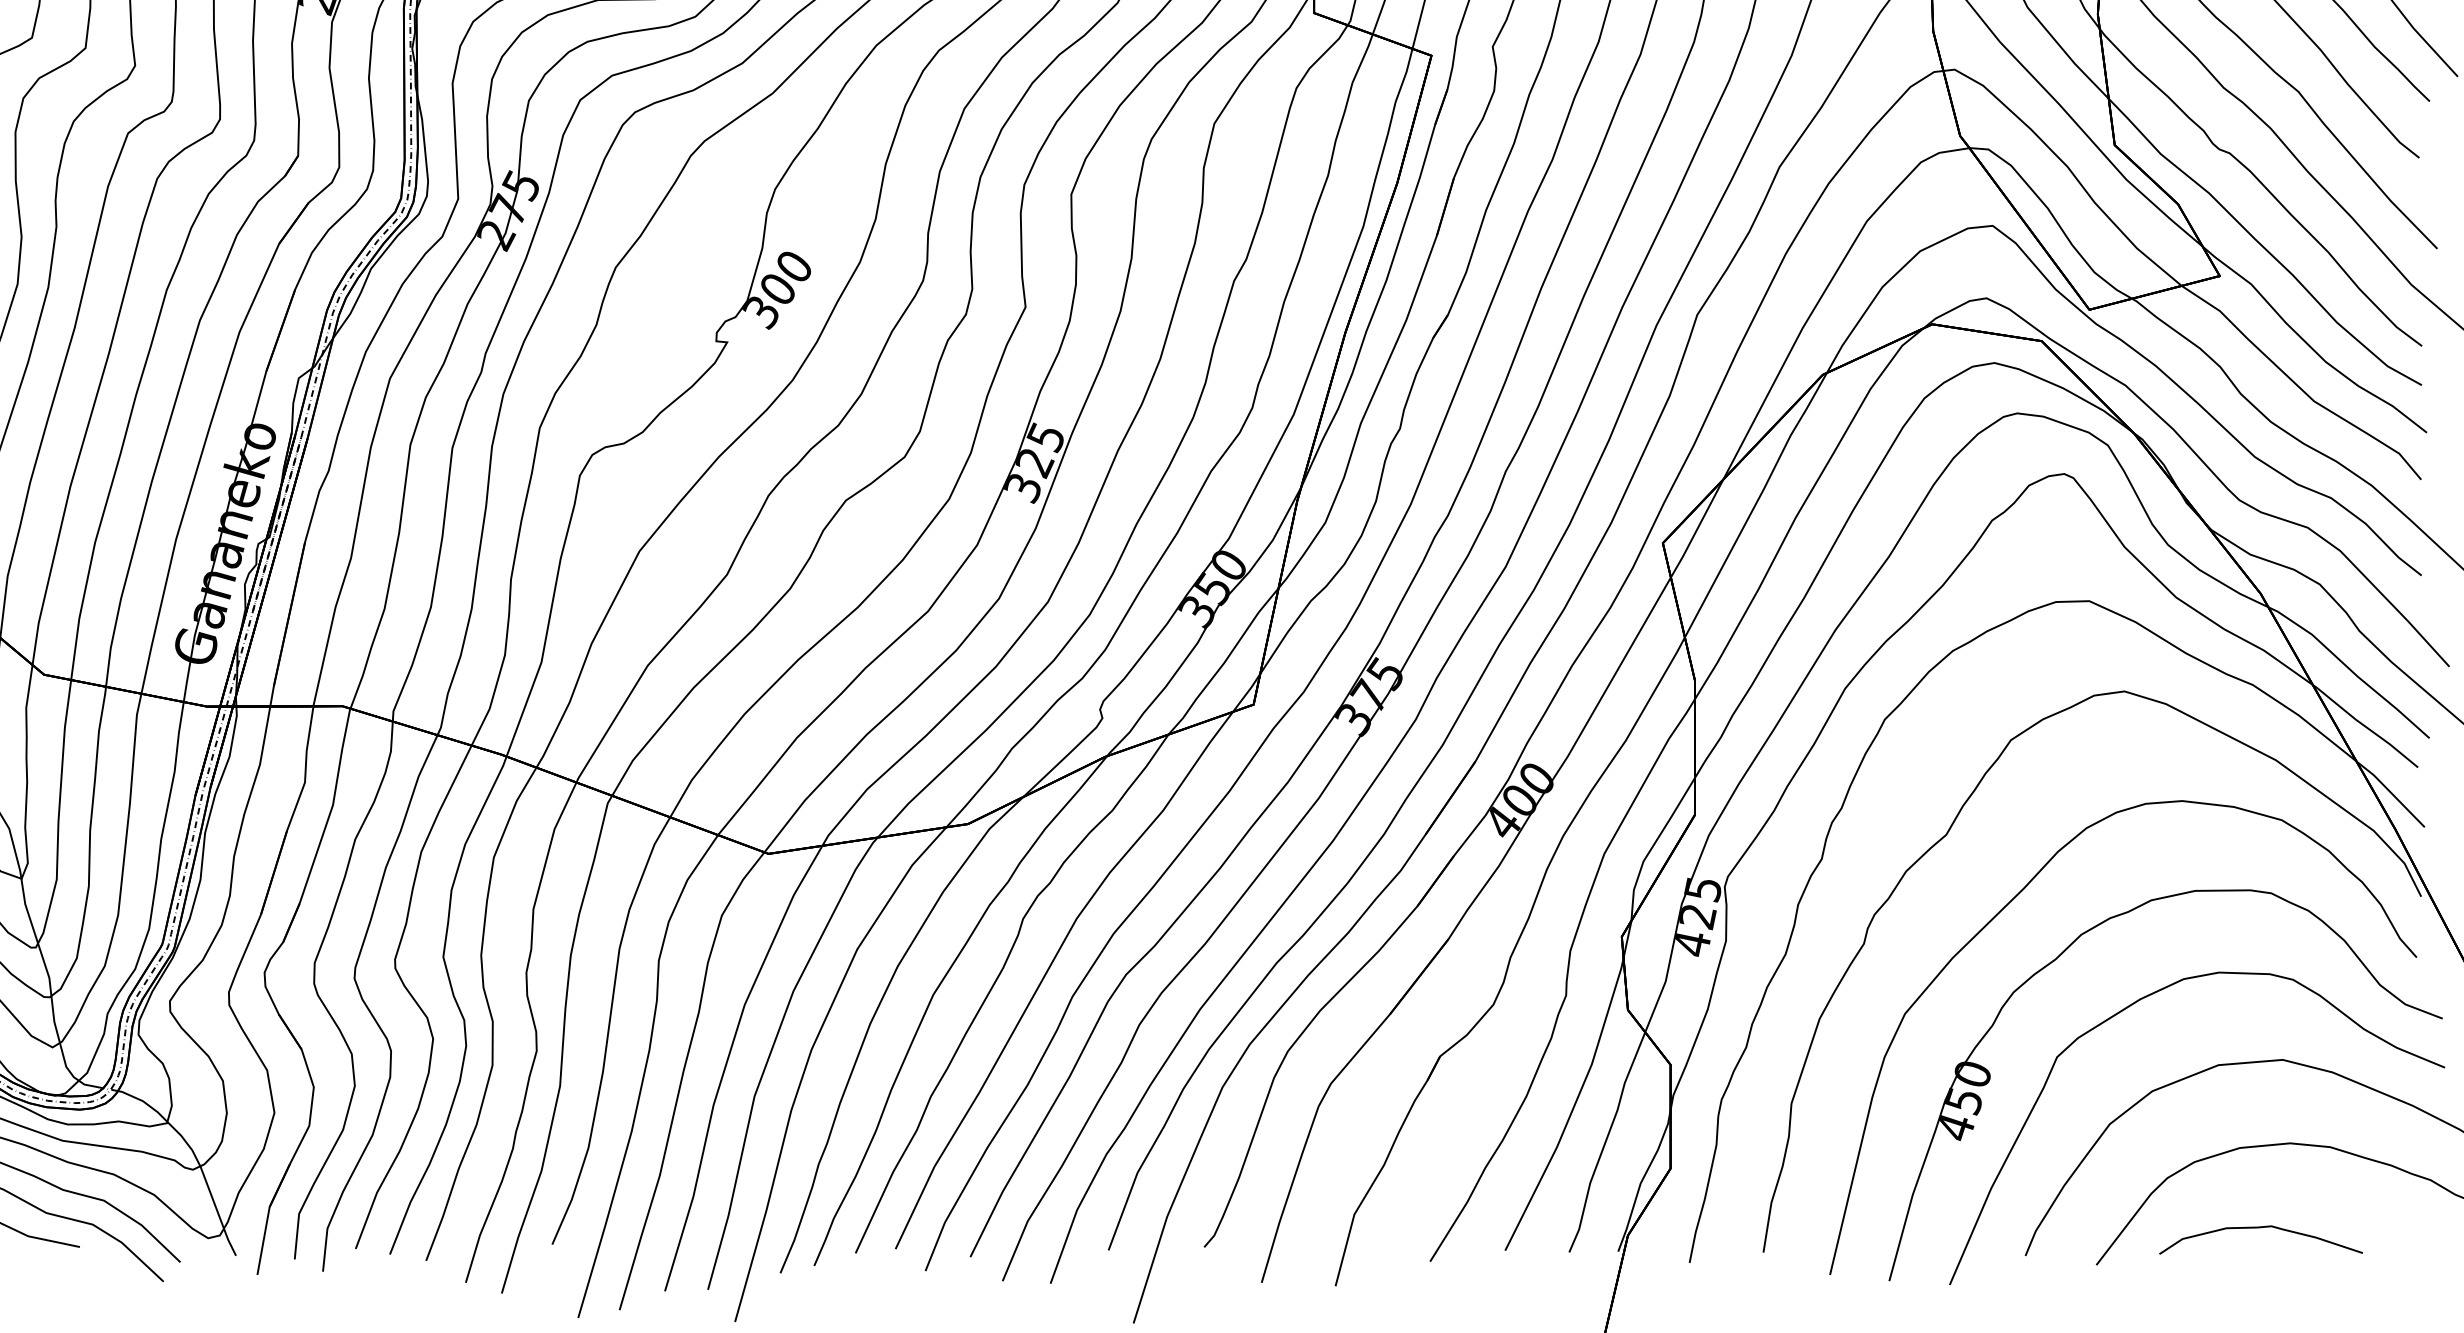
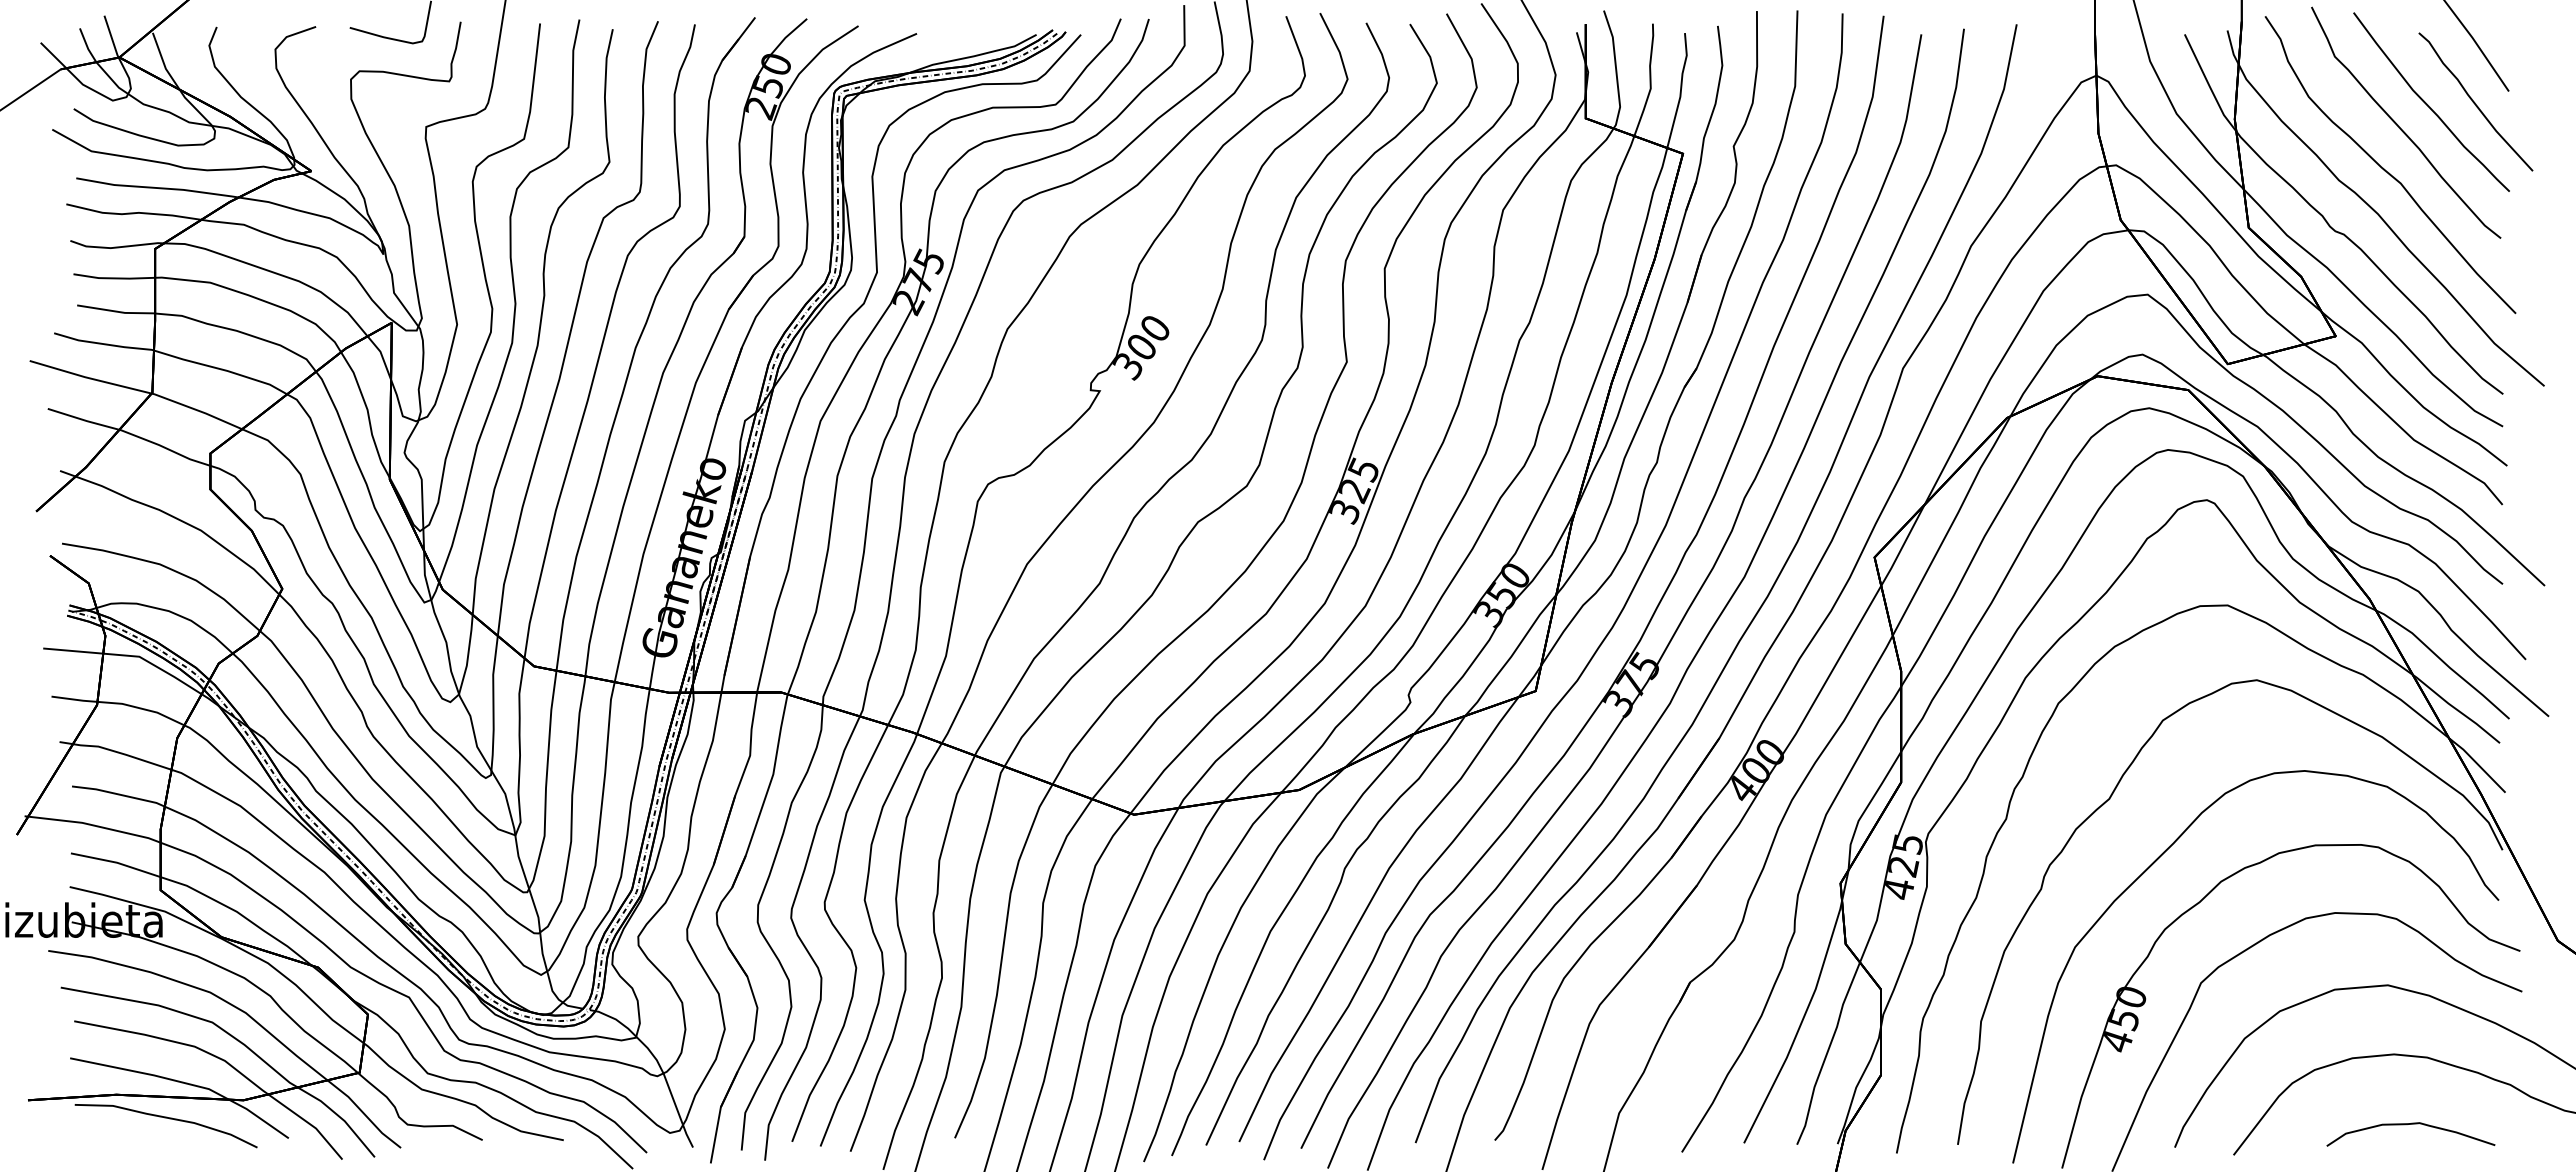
curve: (2255, 1229) -> (2406, 1125), moved

